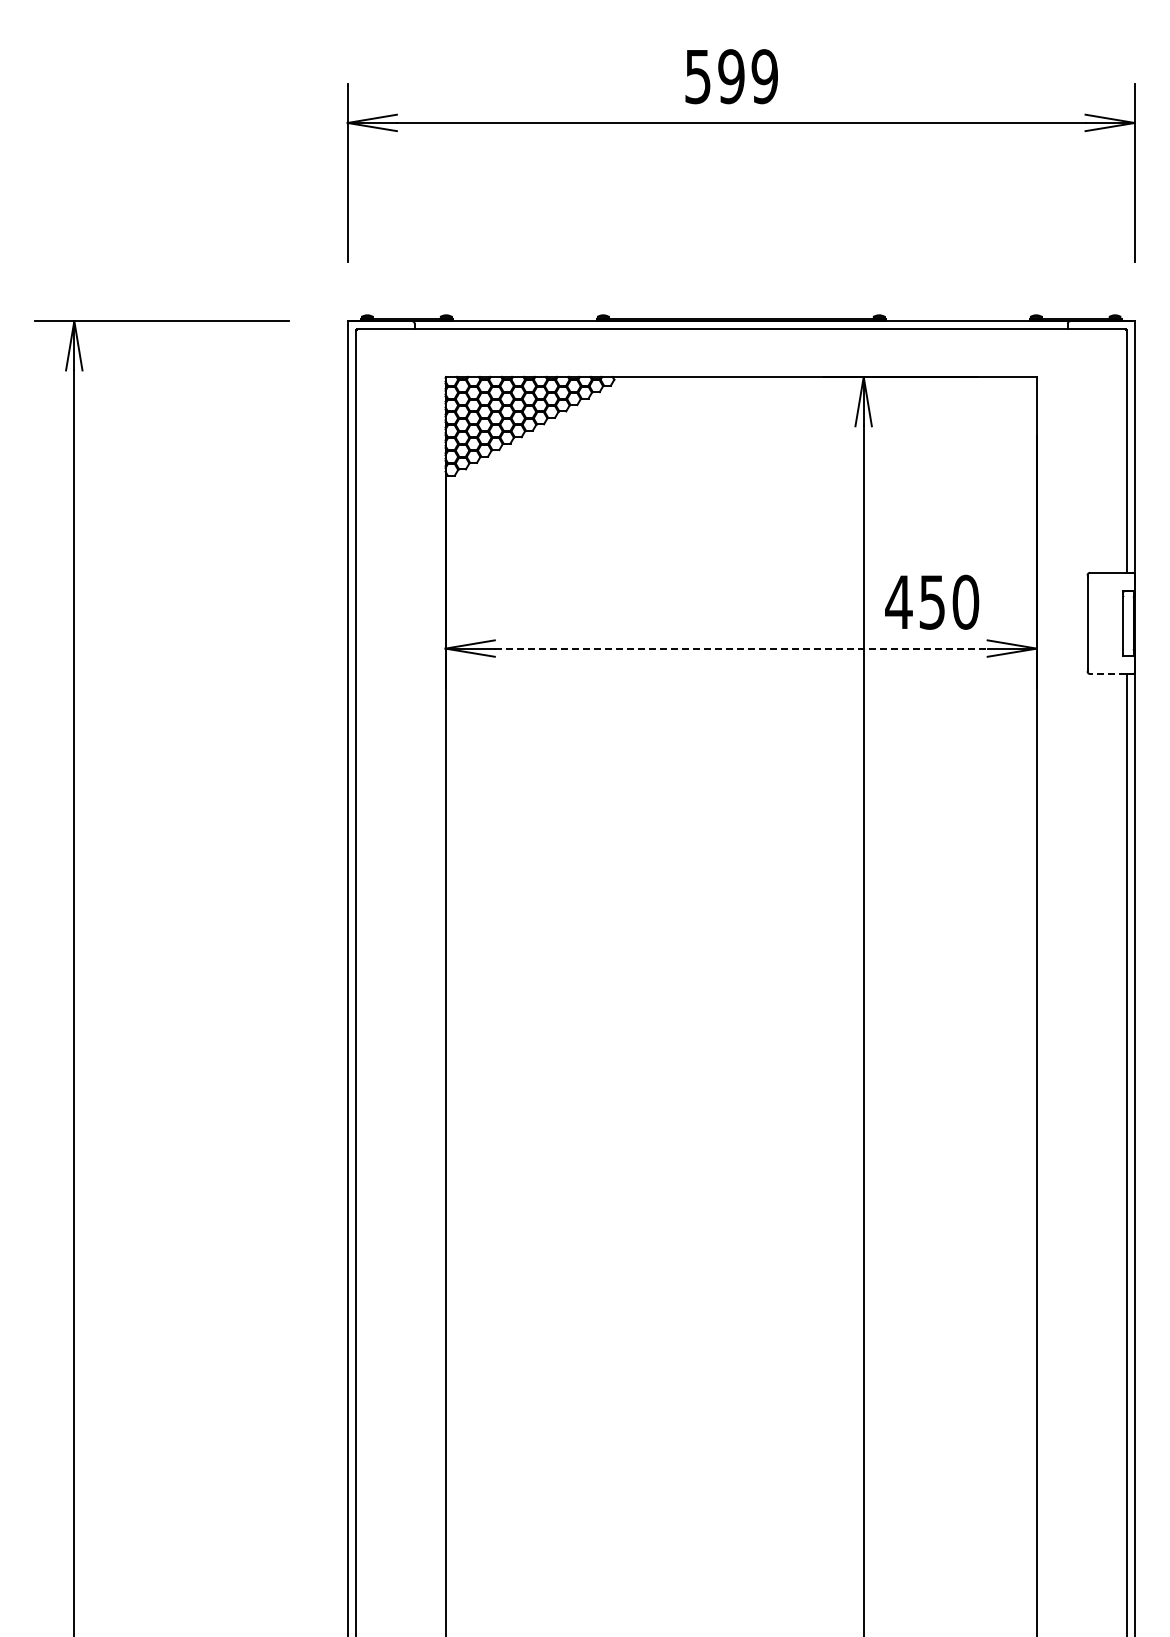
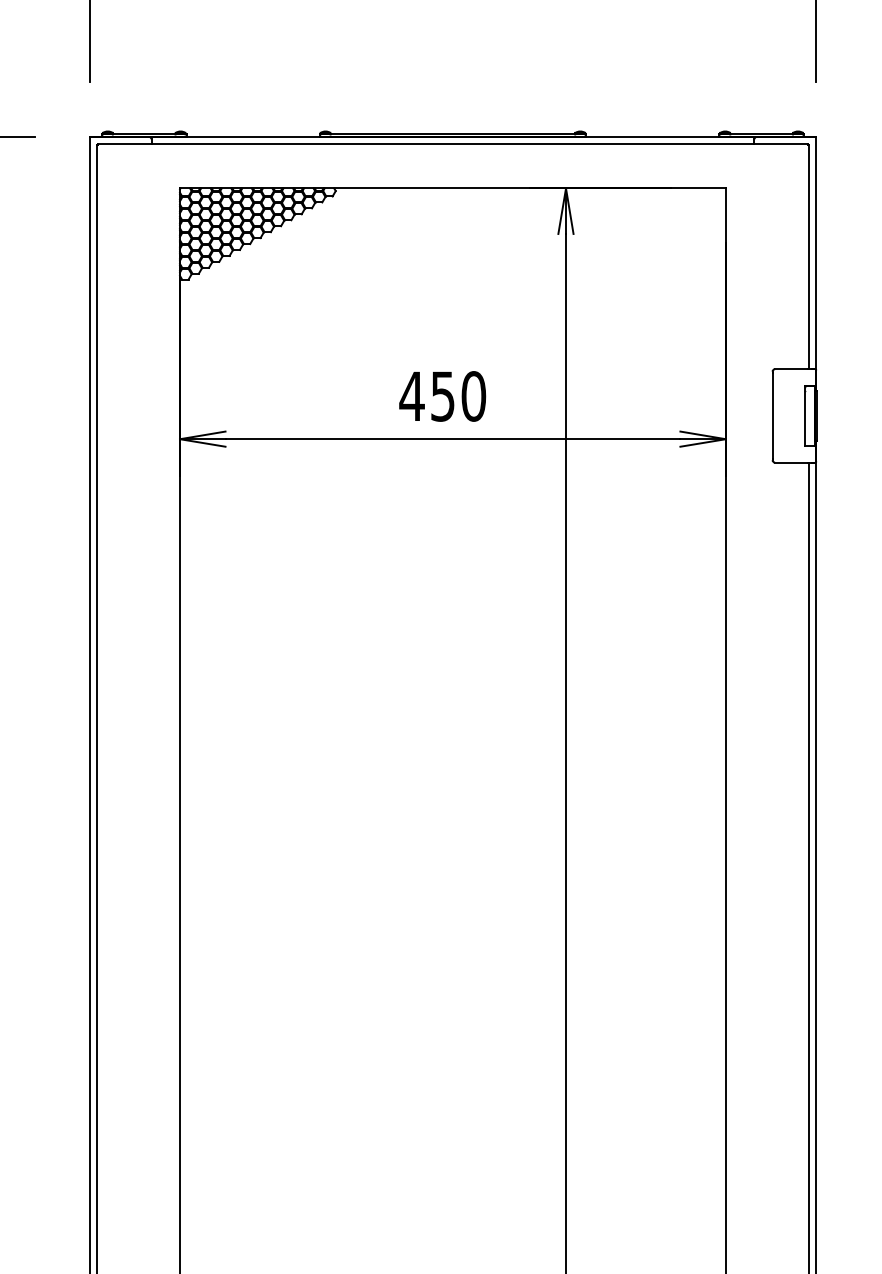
text: (932, 601) -> (443, 395), moved
line: (741, 648) -> (453, 439), dashed -> solid
line: (1107, 674) -> (791, 463), dashed -> solid

